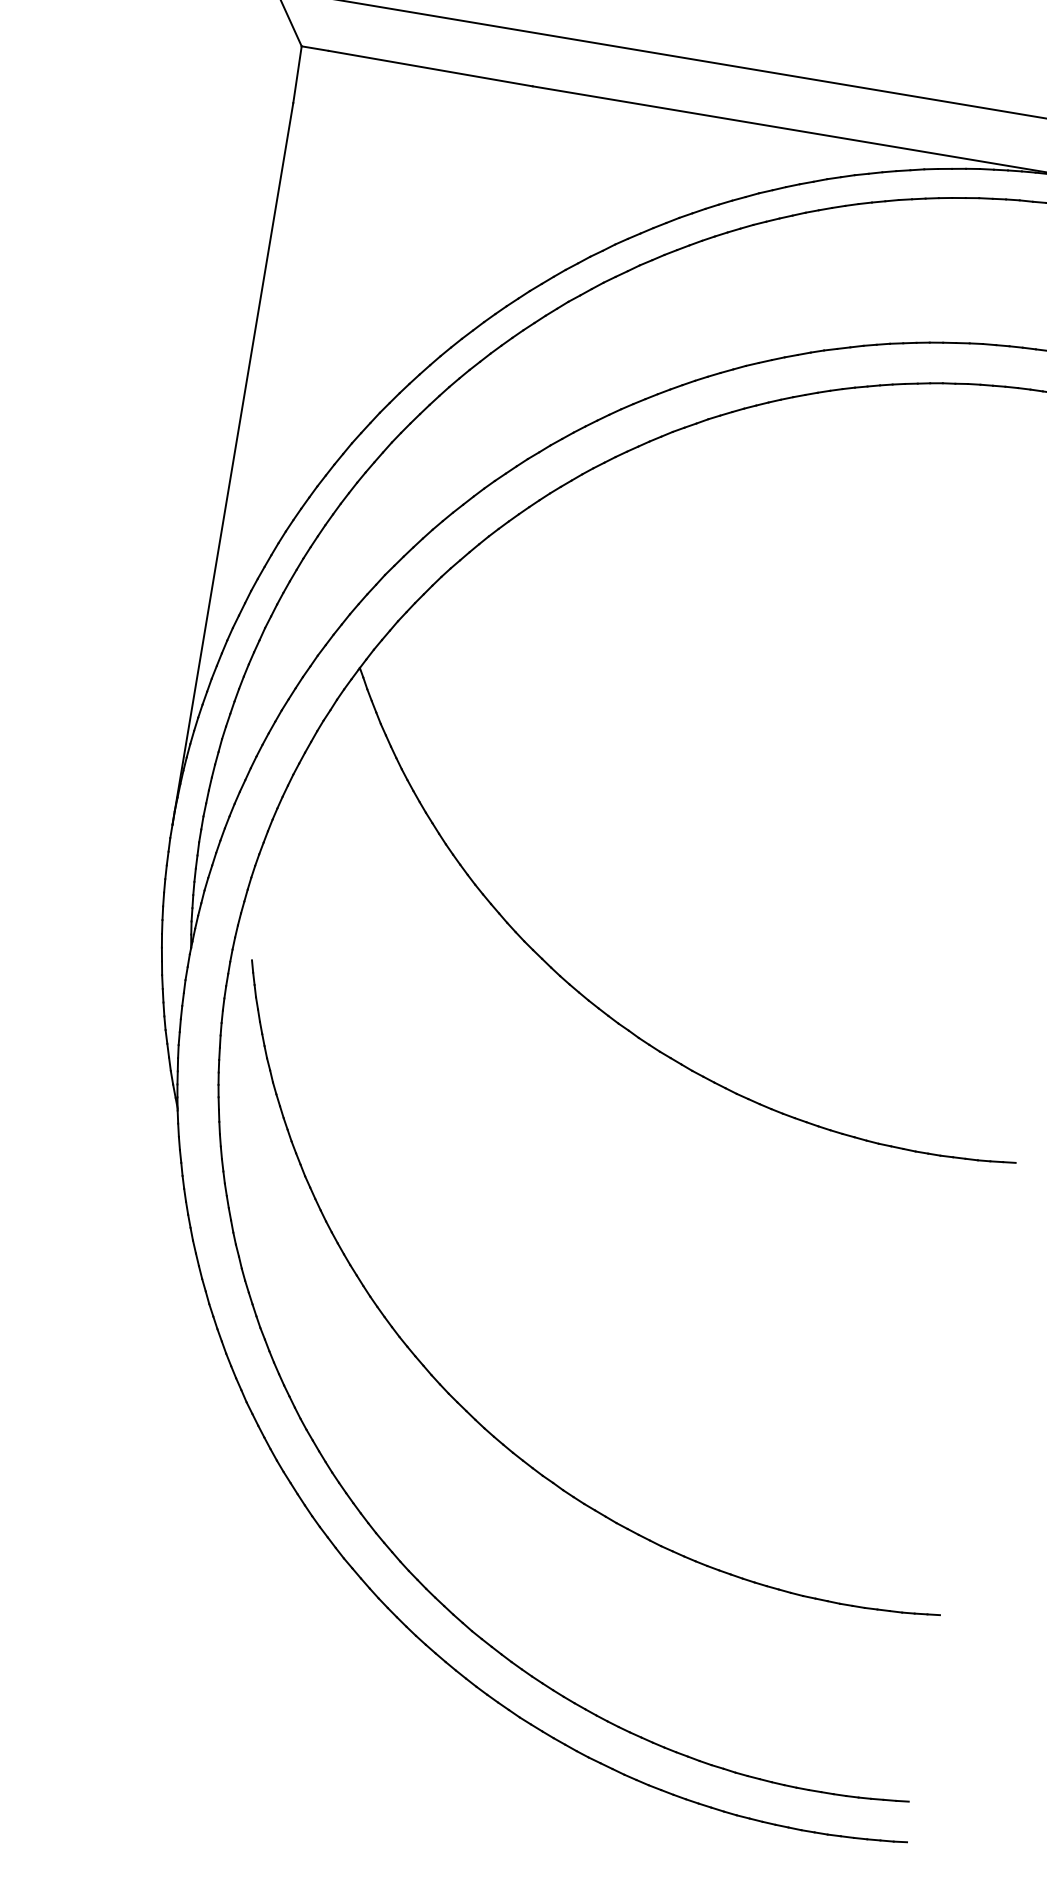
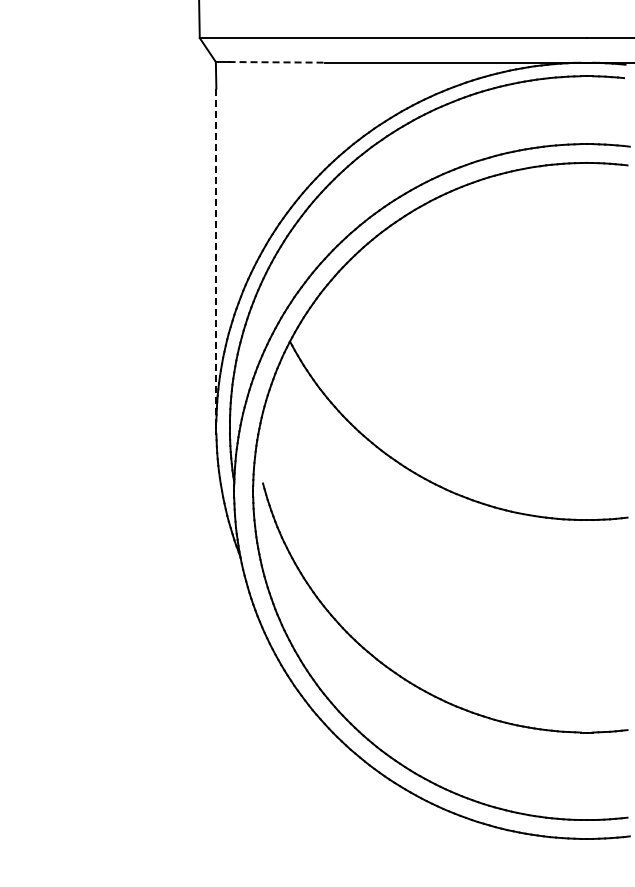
line: (430, 68) -> (276, 62), solid -> dashed
line: (233, 464) -> (216, 258), solid -> dashed

